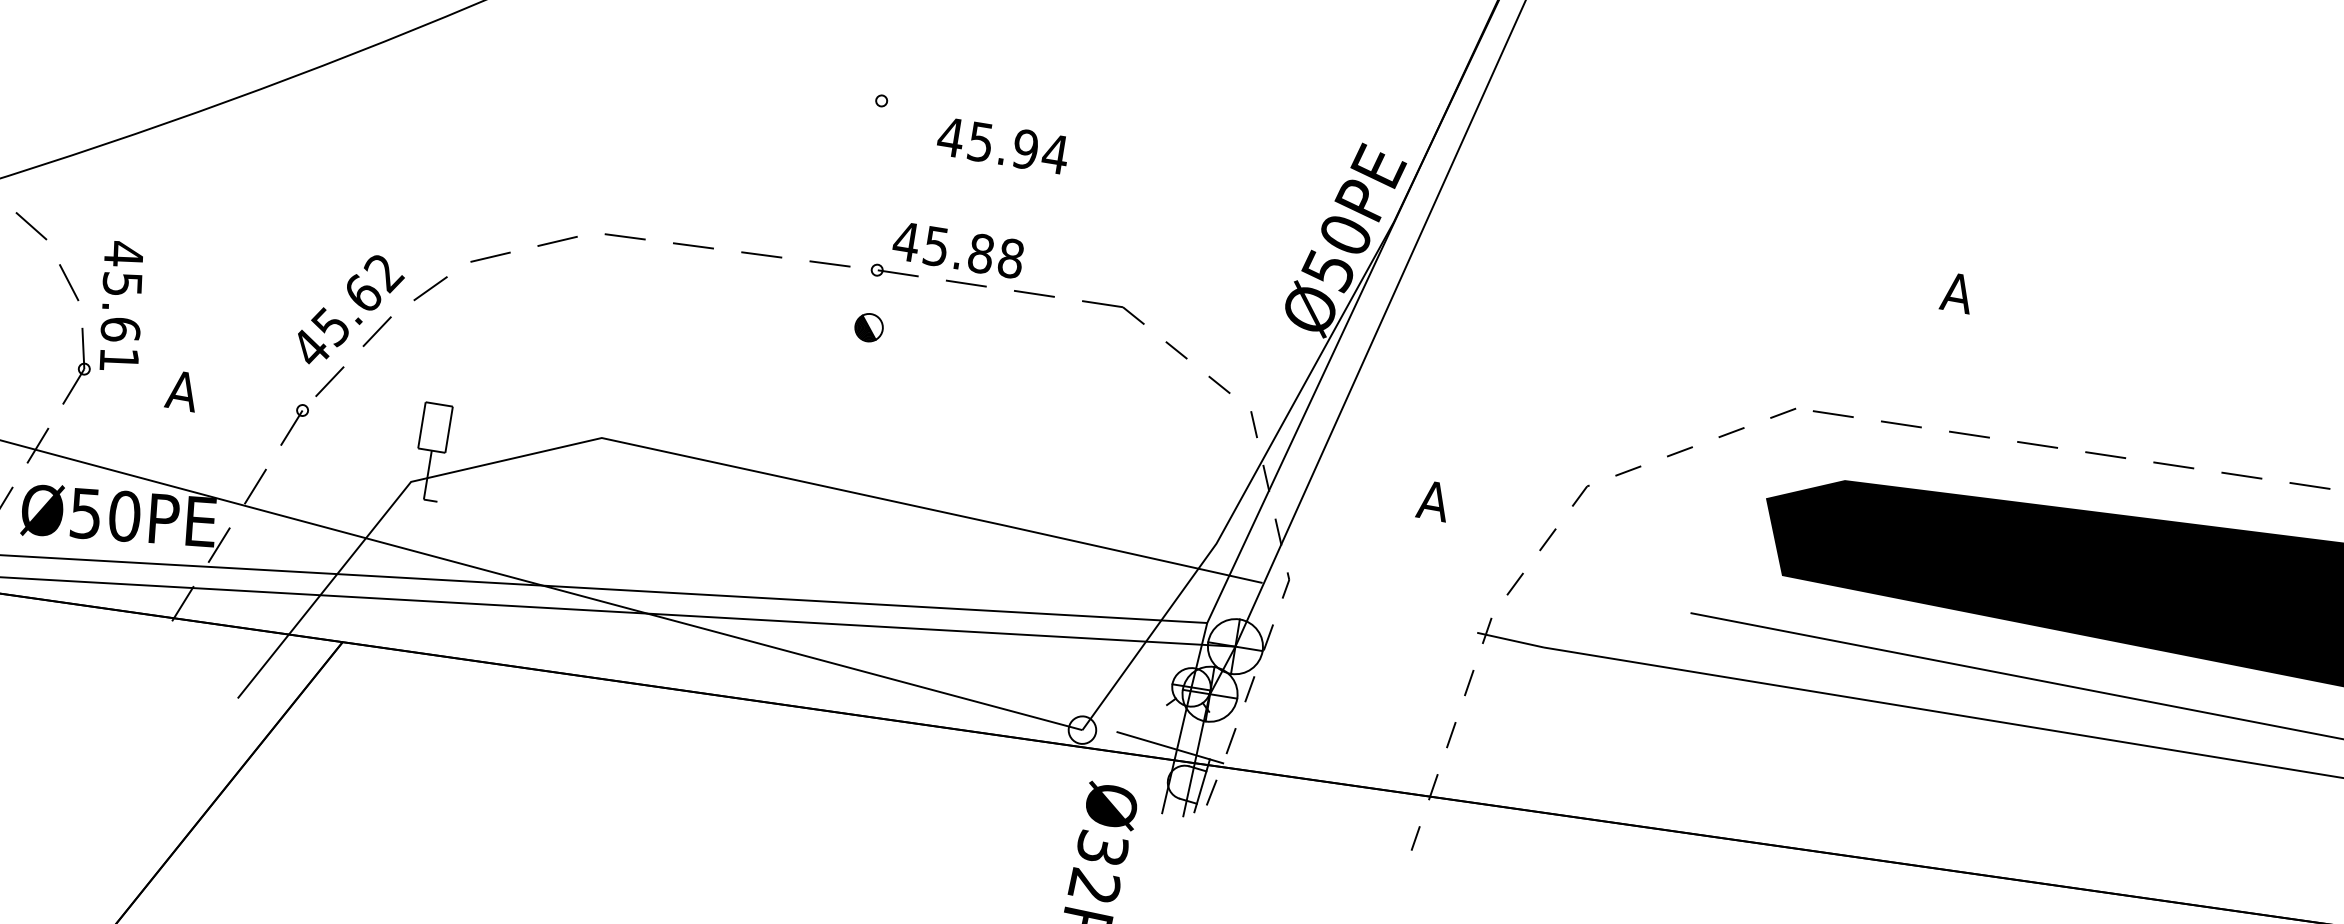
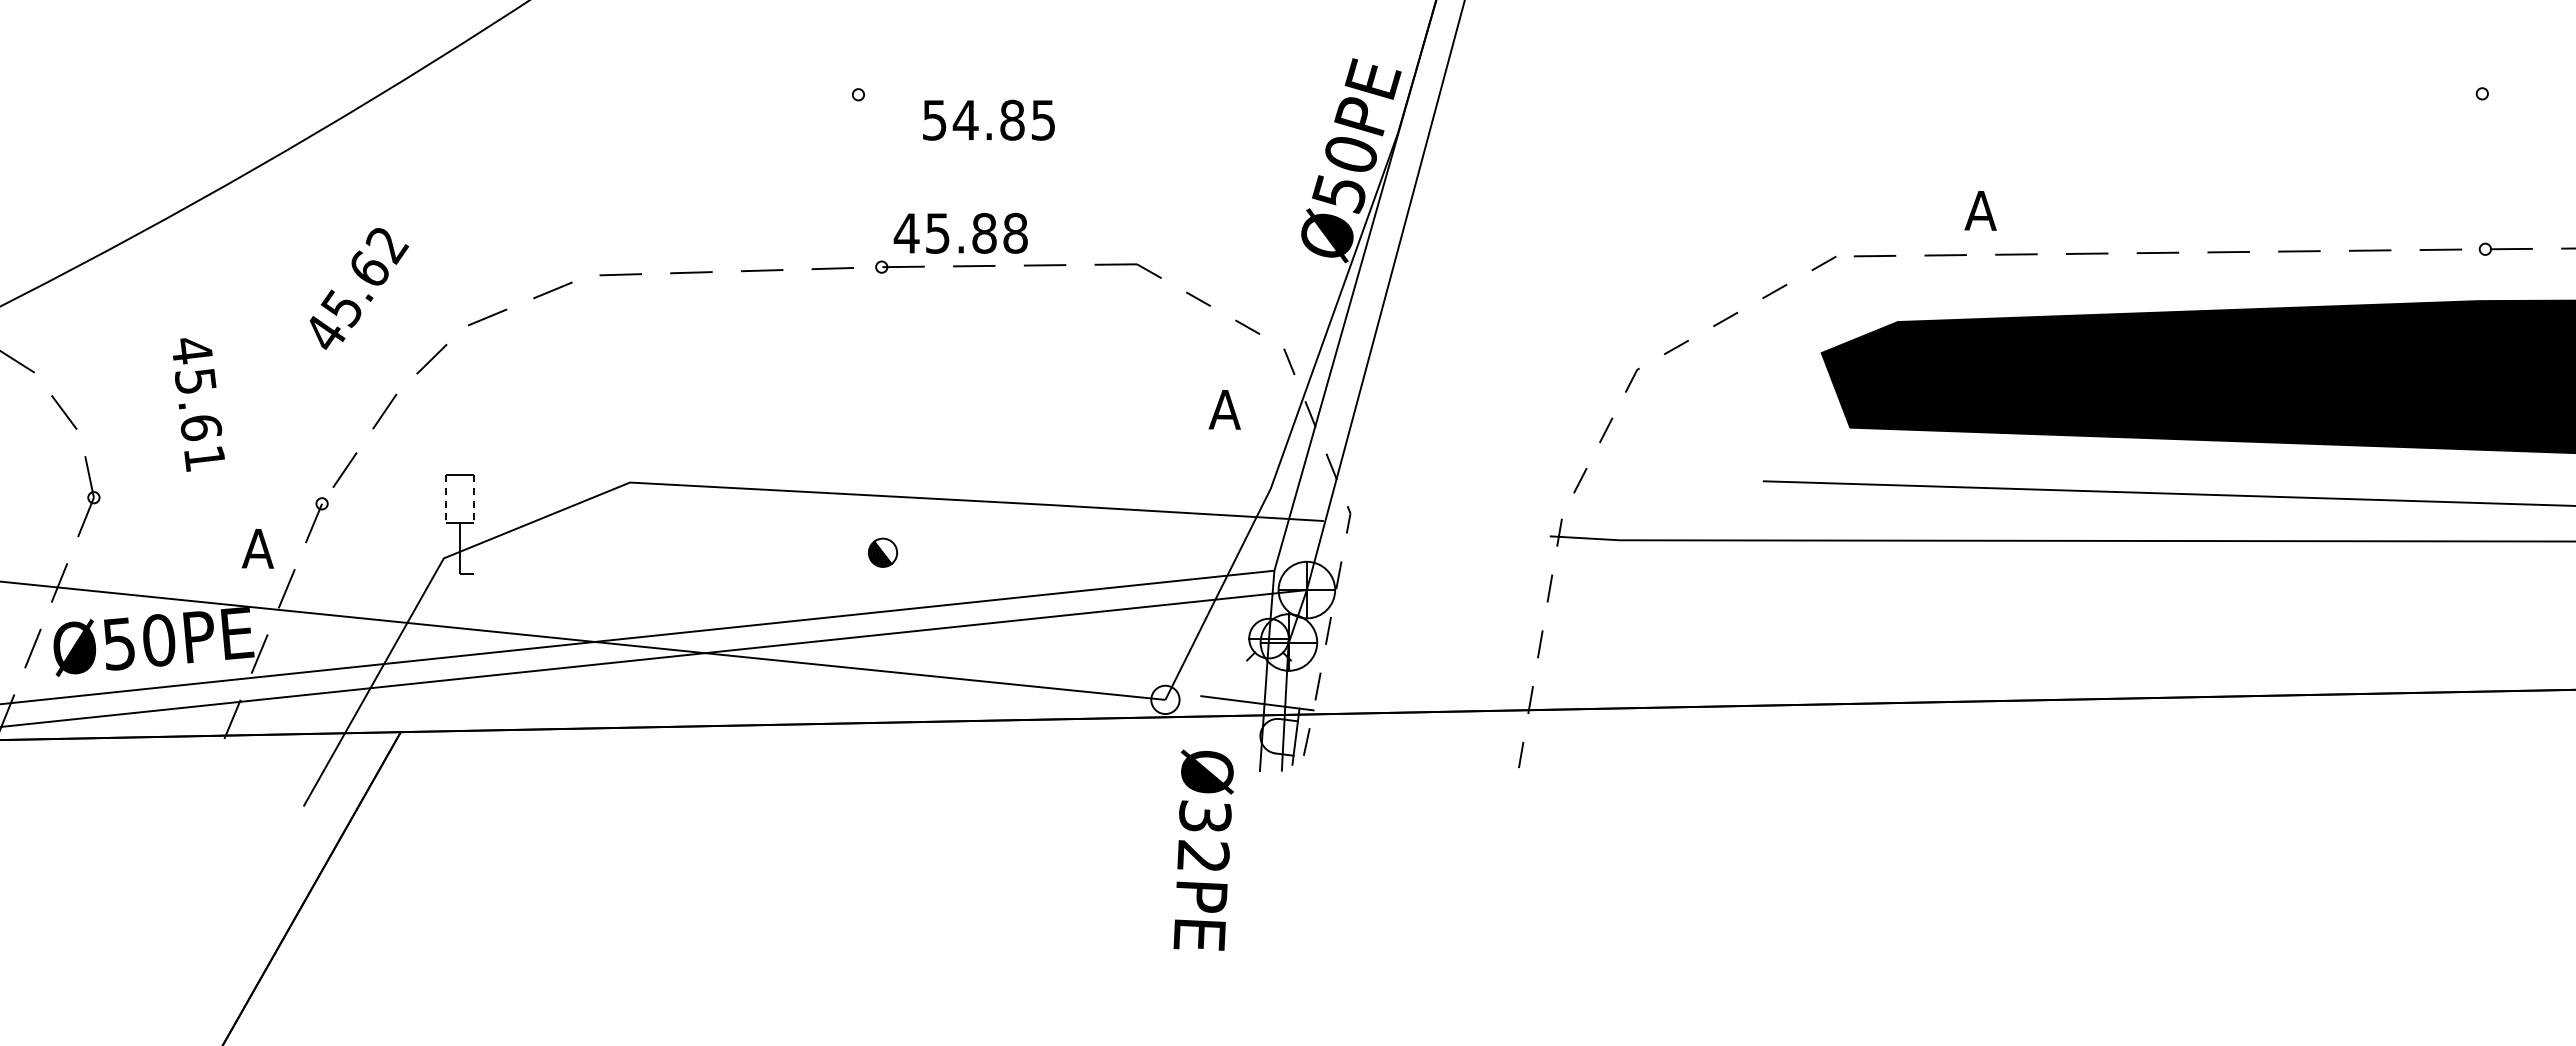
text: (1002, 144) -> (988, 119), 45.94 -> 54.85
text: (1957, 292) -> (1980, 210), moved
text: (121, 306) -> (198, 404), moved
text: (350, 310) -> (359, 288), moved
part: (868, 327) -> (882, 552), moved
text: (181, 390) -> (257, 548), moved
line: (421, 425) -> (445, 499), solid -> dashed
line: (448, 429) -> (473, 499), solid -> dashed
text: (1433, 500) -> (1224, 409), moved

